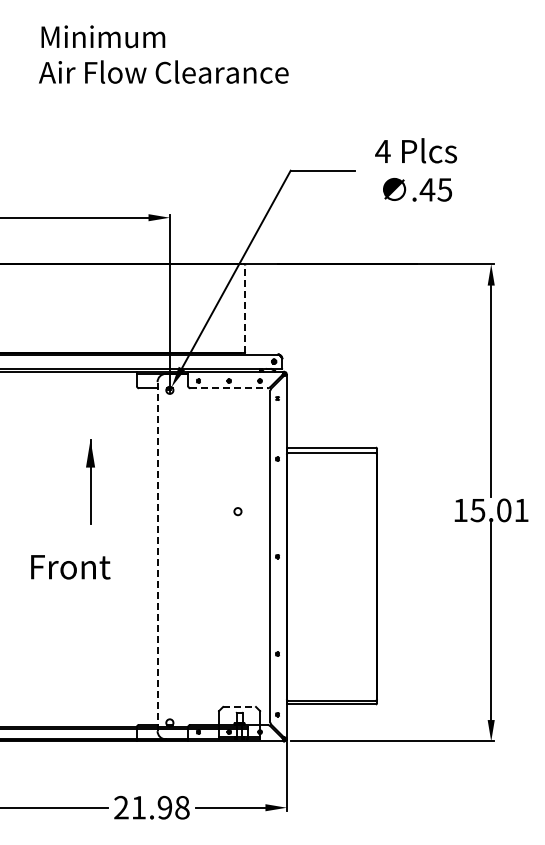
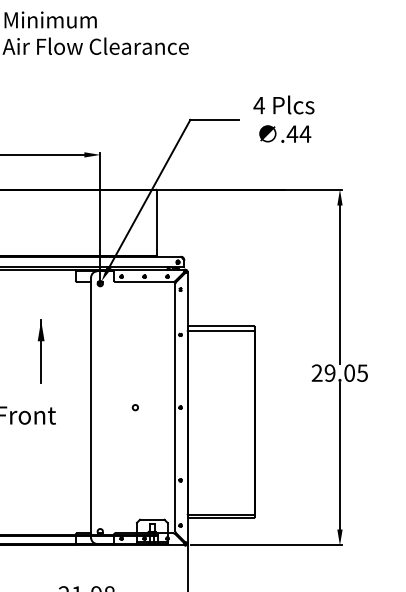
text: (444, 189) -> (305, 133), .45 -> .44
line: (245, 309) -> (156, 223), dashed -> solid
line: (228, 388) -> (144, 282), dashed -> solid
text: (490, 510) -> (339, 373), 15.01 -> 29.05
circle: (237, 511) -> (135, 407), moved
line: (157, 556) -> (91, 407), dashed -> solid
line: (240, 706) -> (152, 519), dashed -> solid

